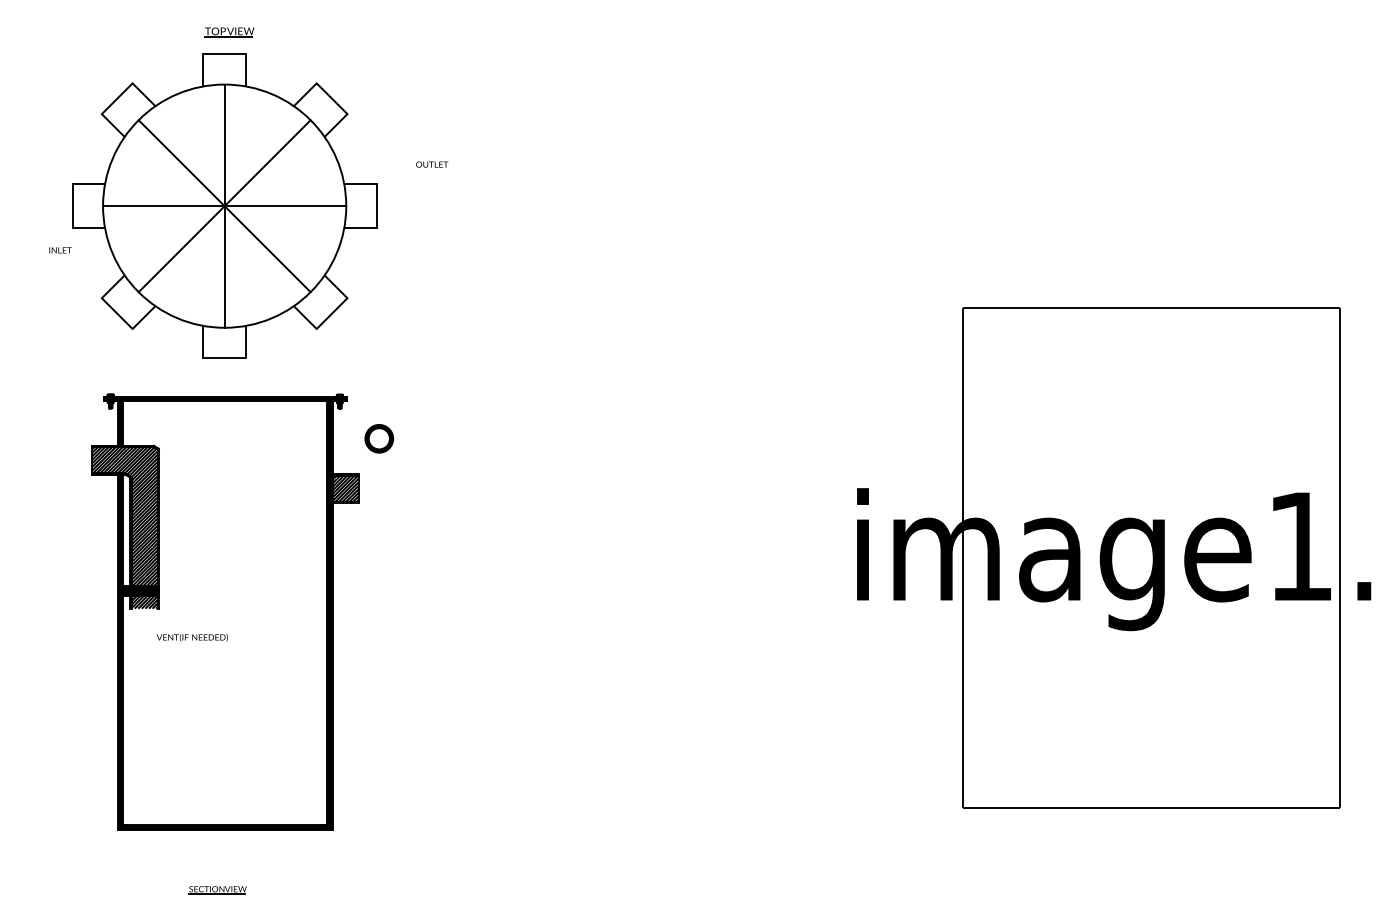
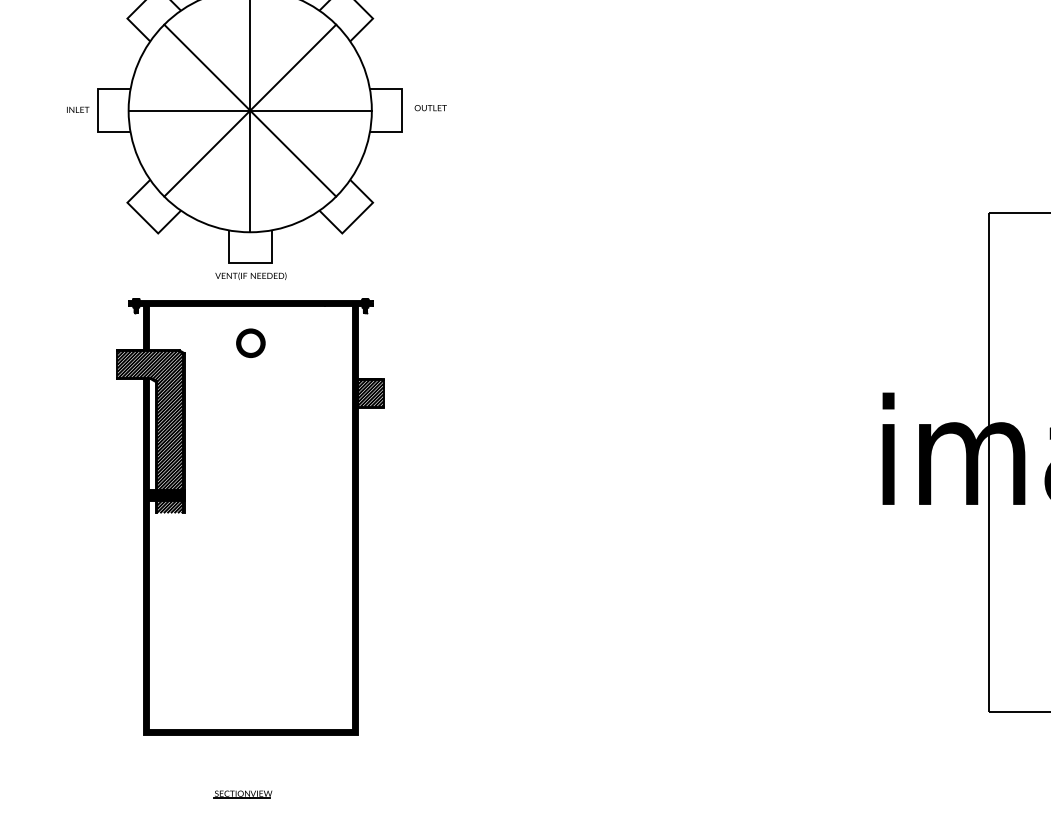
text: (432, 164) -> (431, 107), moved
text: (60, 250) -> (78, 109), moved
part: (379, 438) -> (251, 342), moved
text: (191, 637) -> (250, 275), moved

